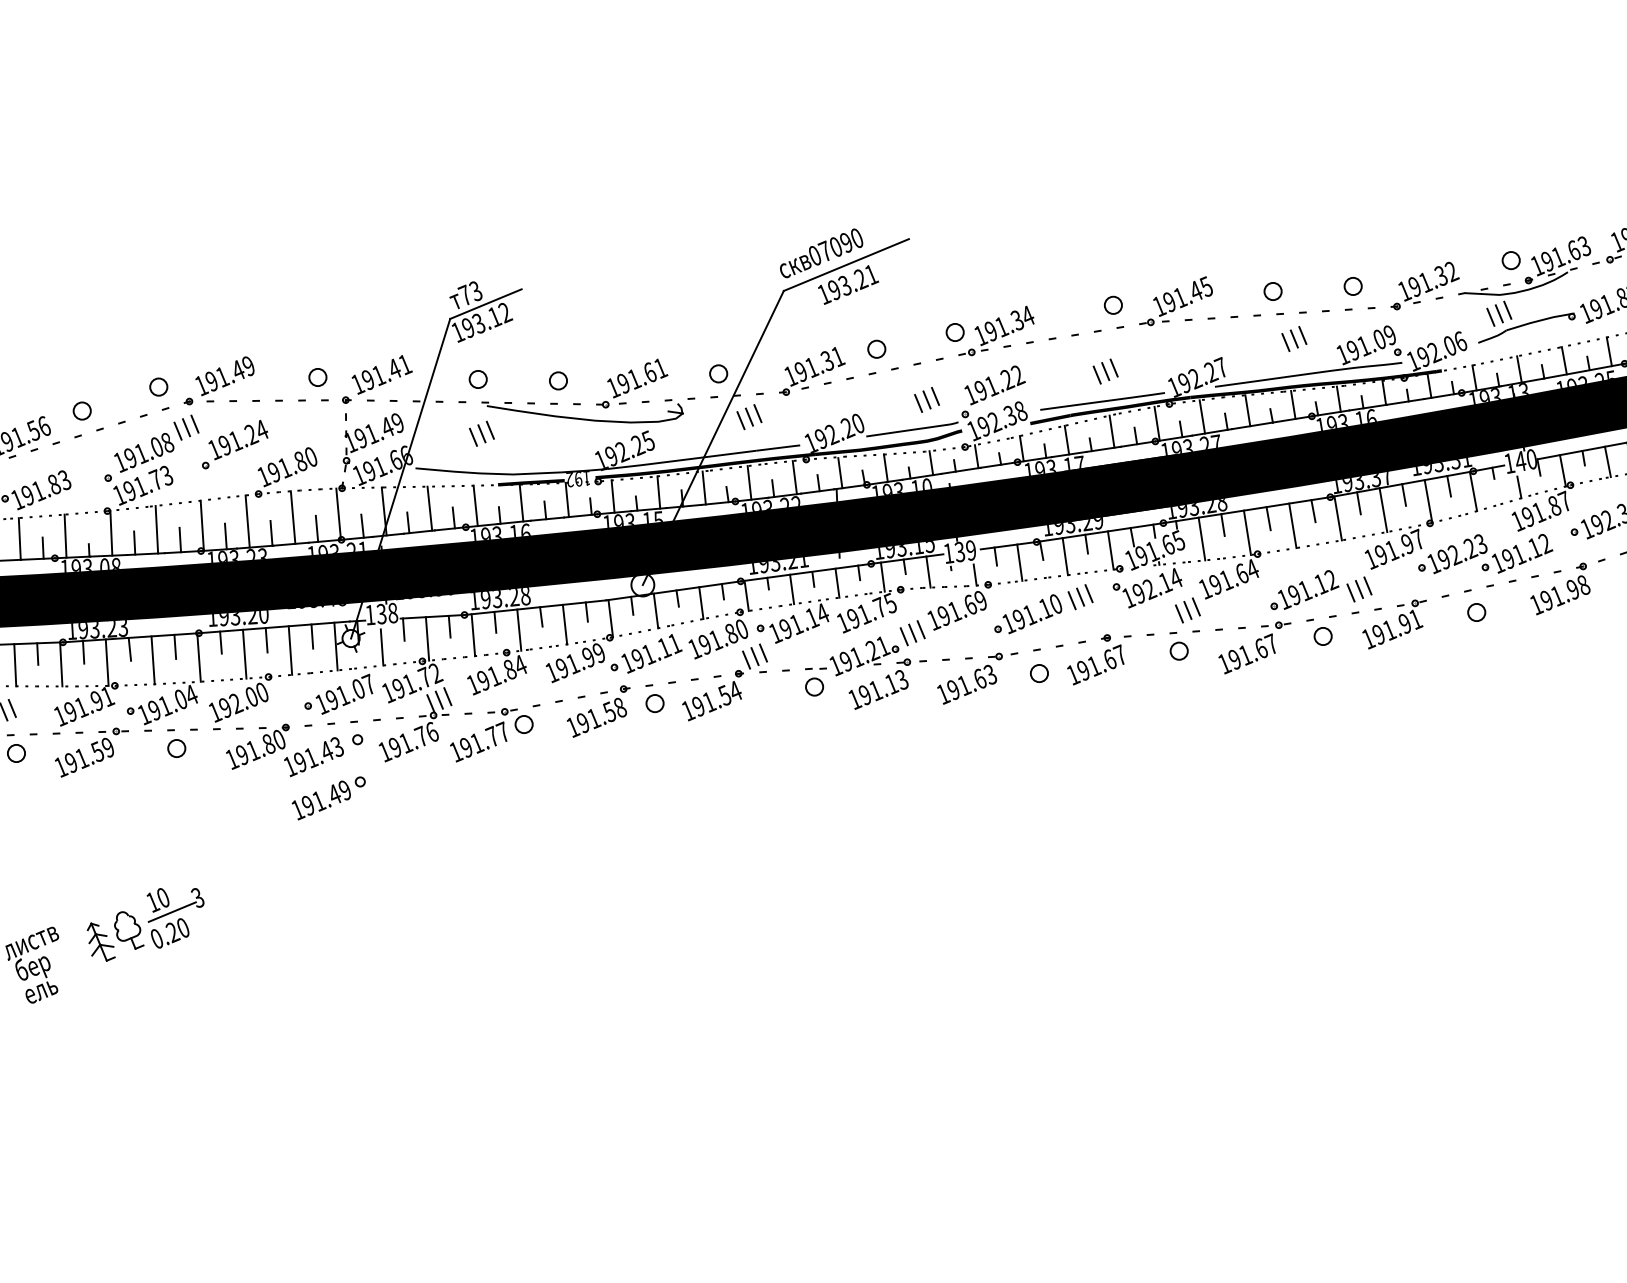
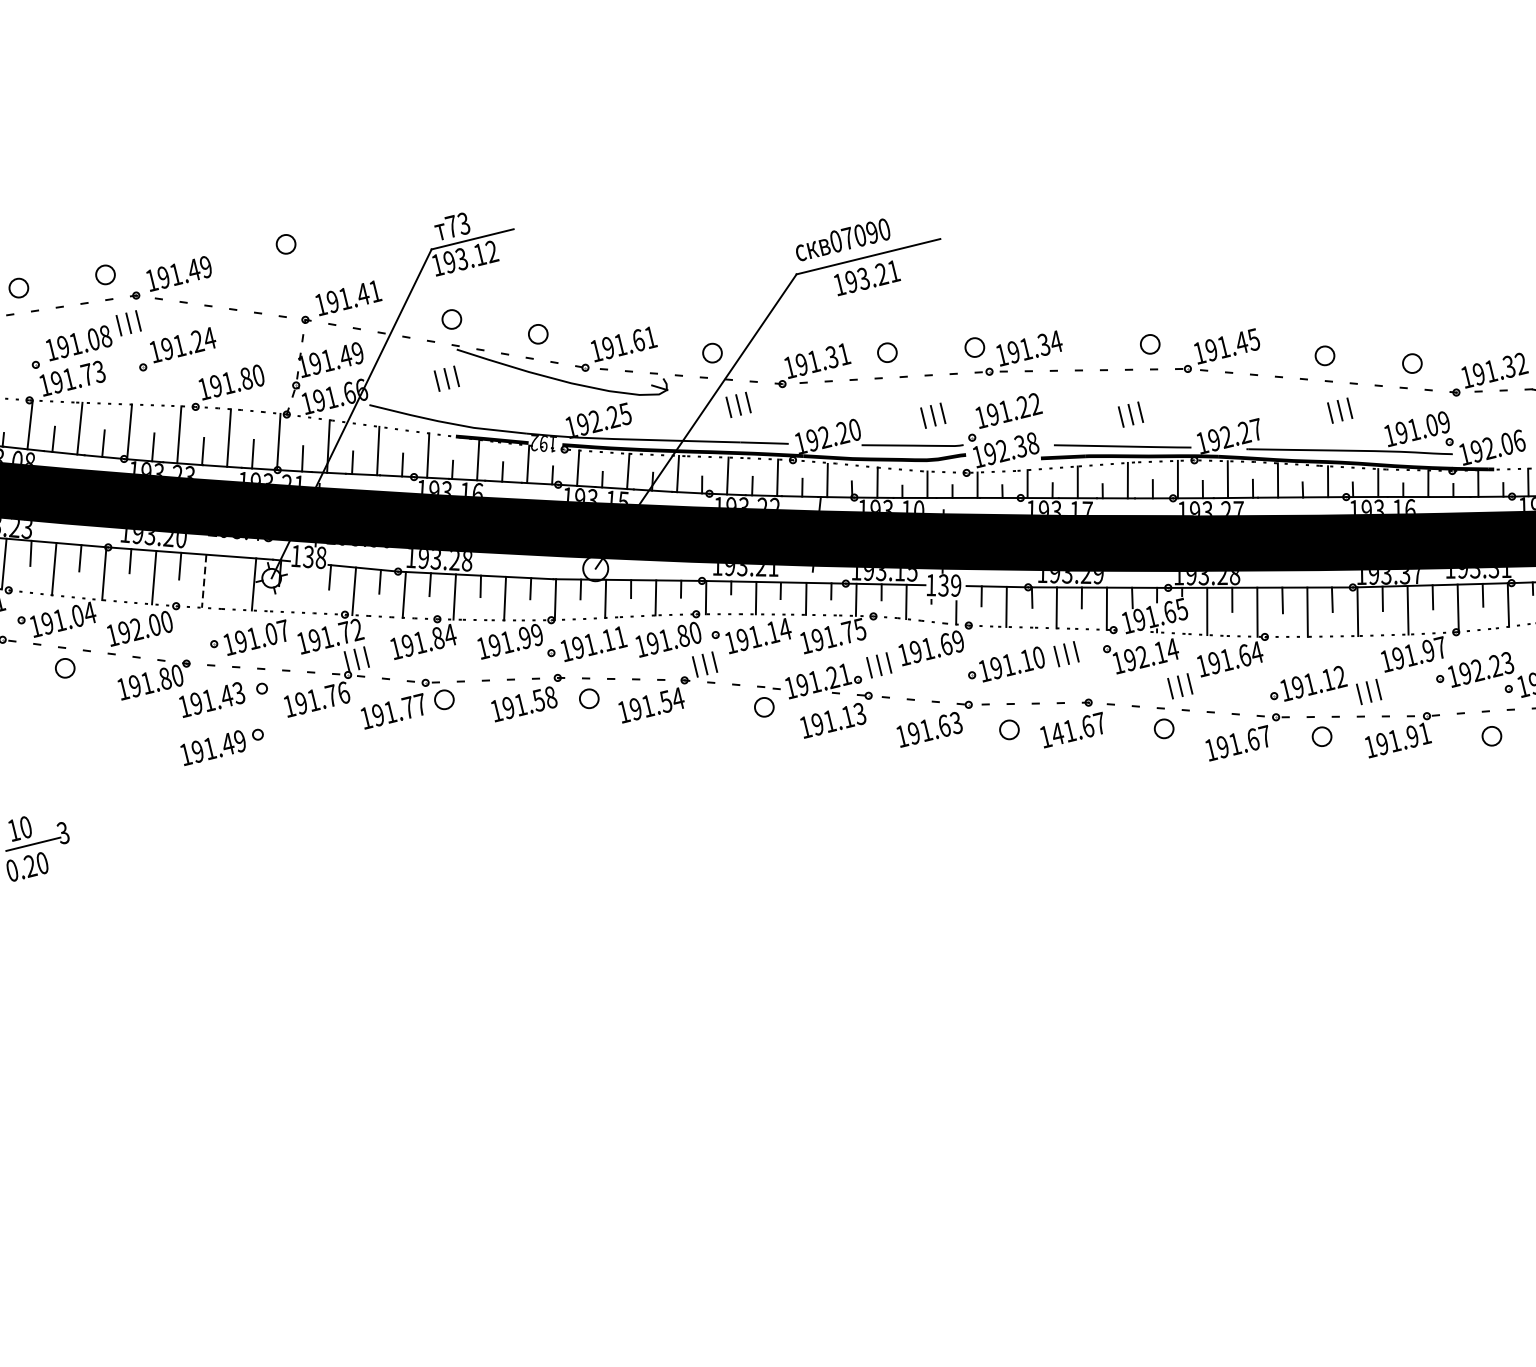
circle: (317, 377) -> (285, 244), moved
line: (312, 636) -> (230, 569), removed
line: (381, 647) -> (303, 592), removed
line: (290, 651) -> (204, 582), solid -> dashed
text: (1083, 670) -> (1057, 733), 191.67 -> 141.67

